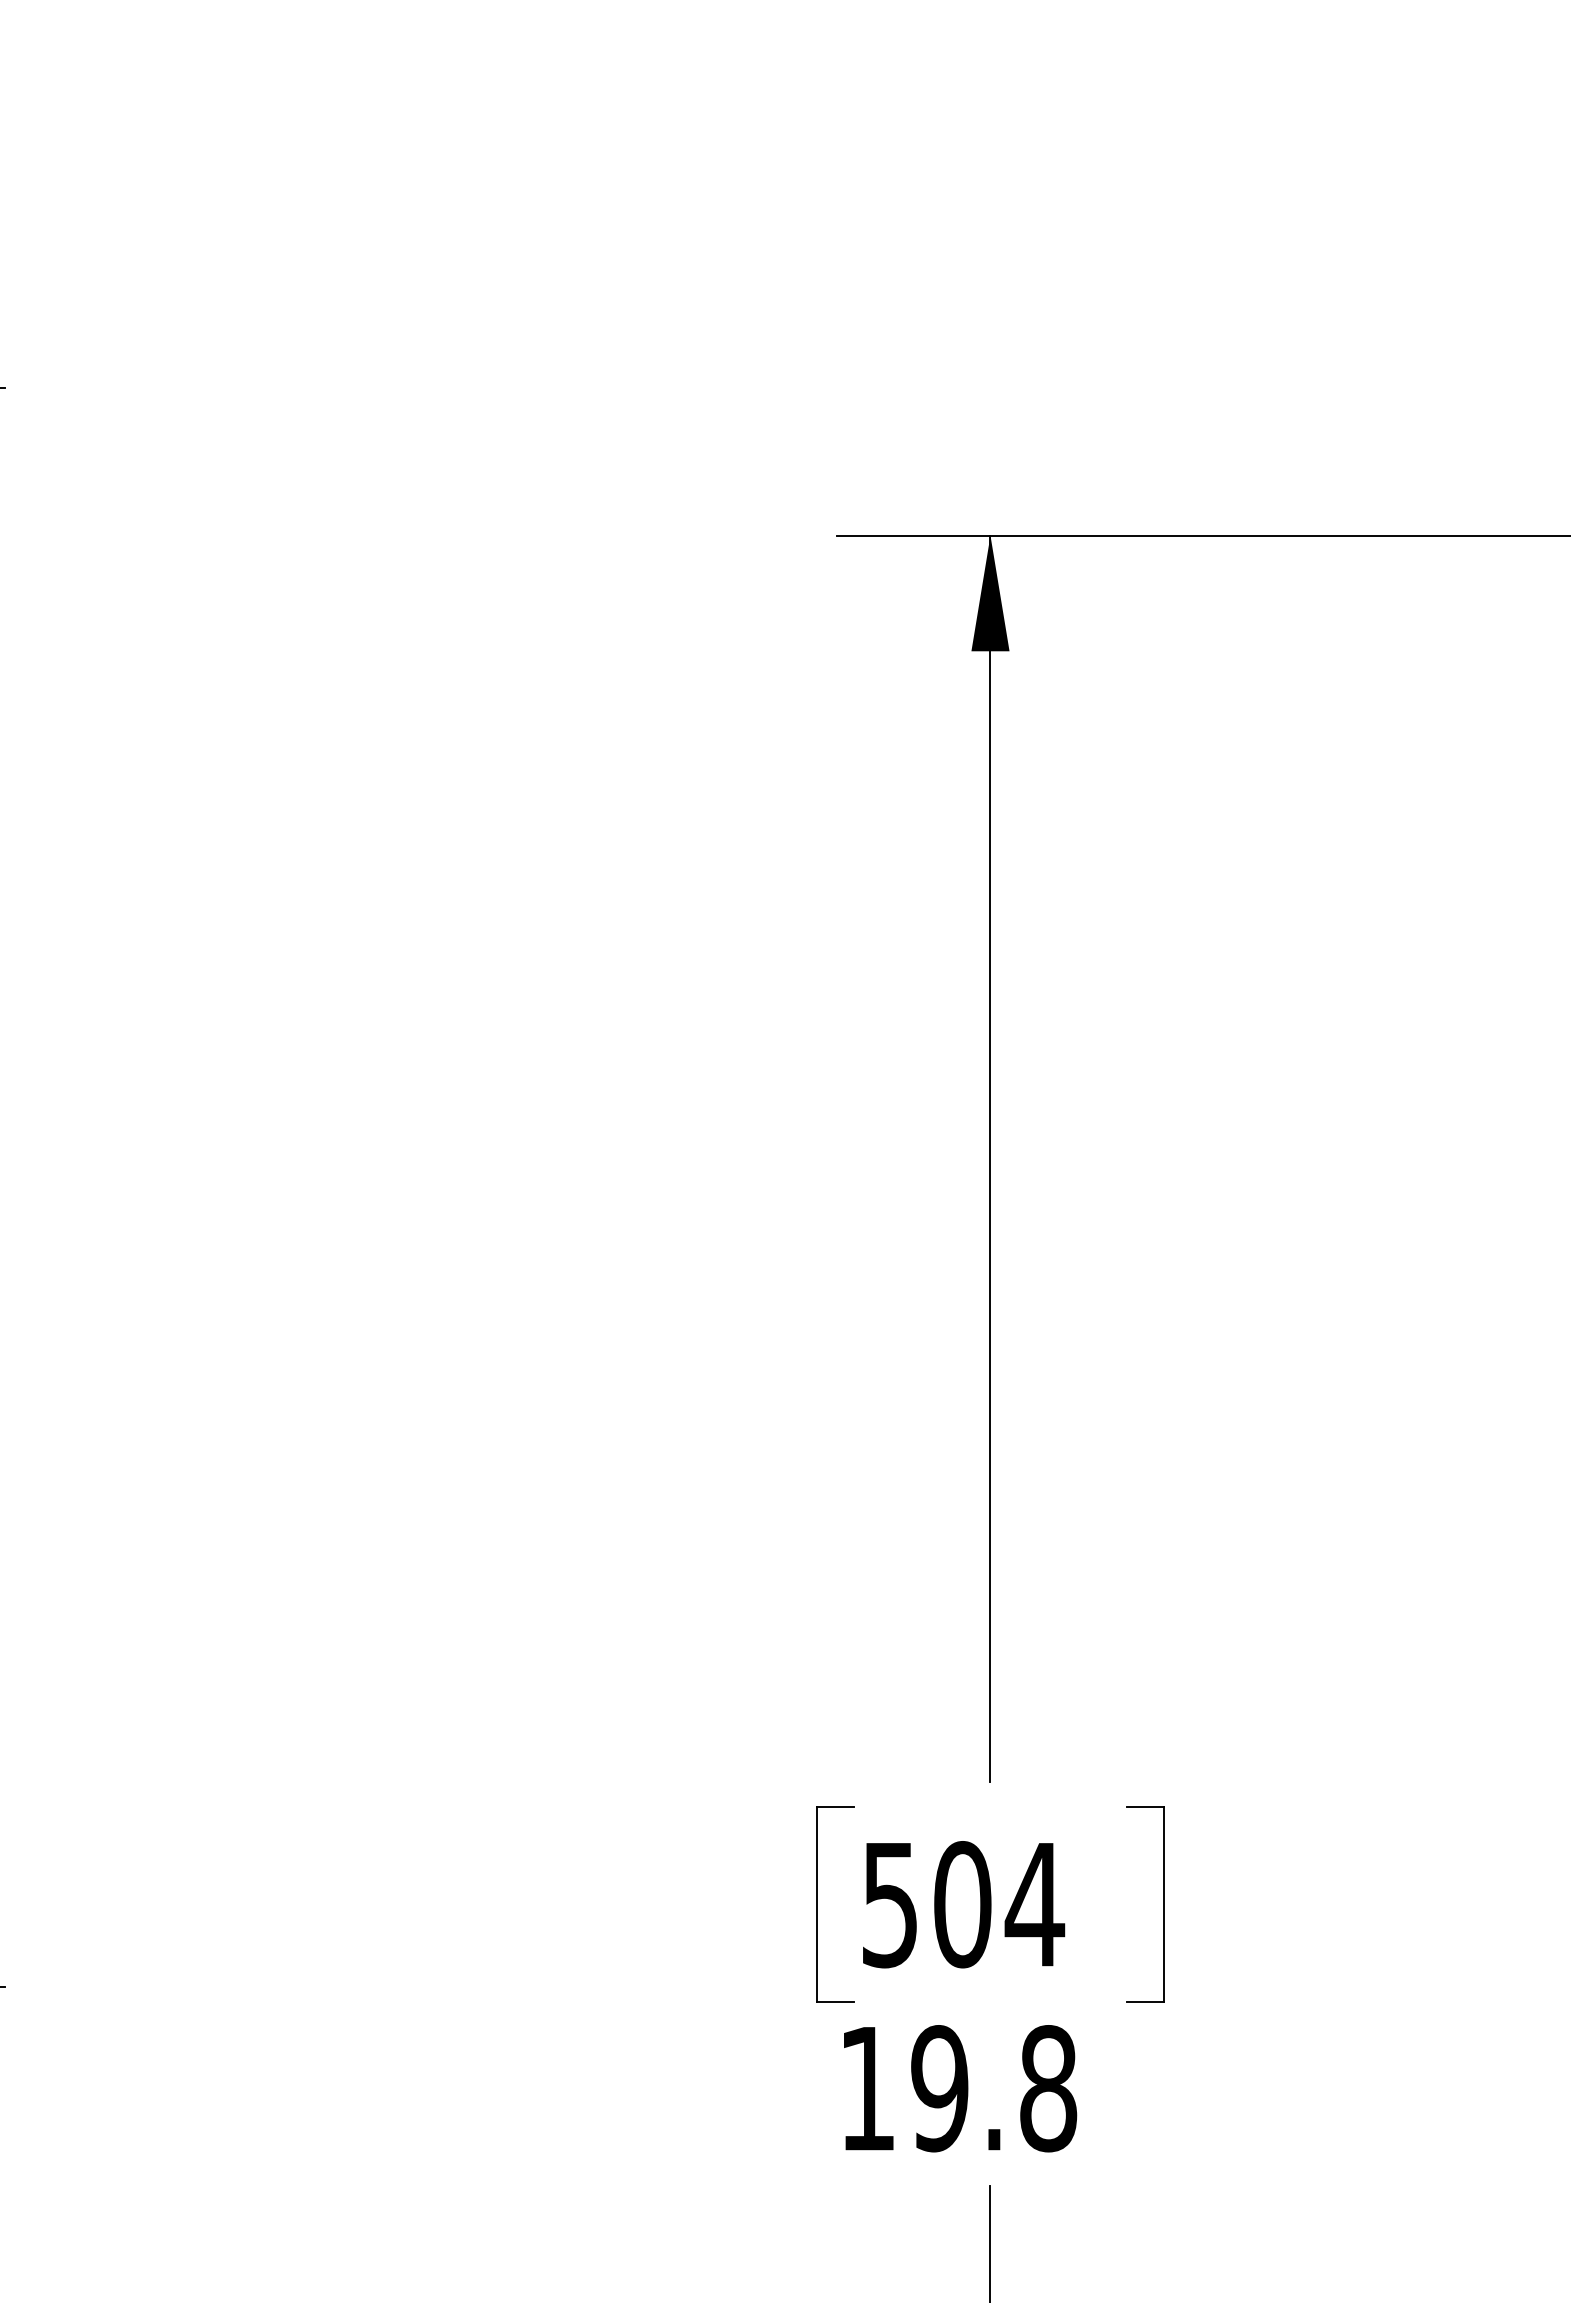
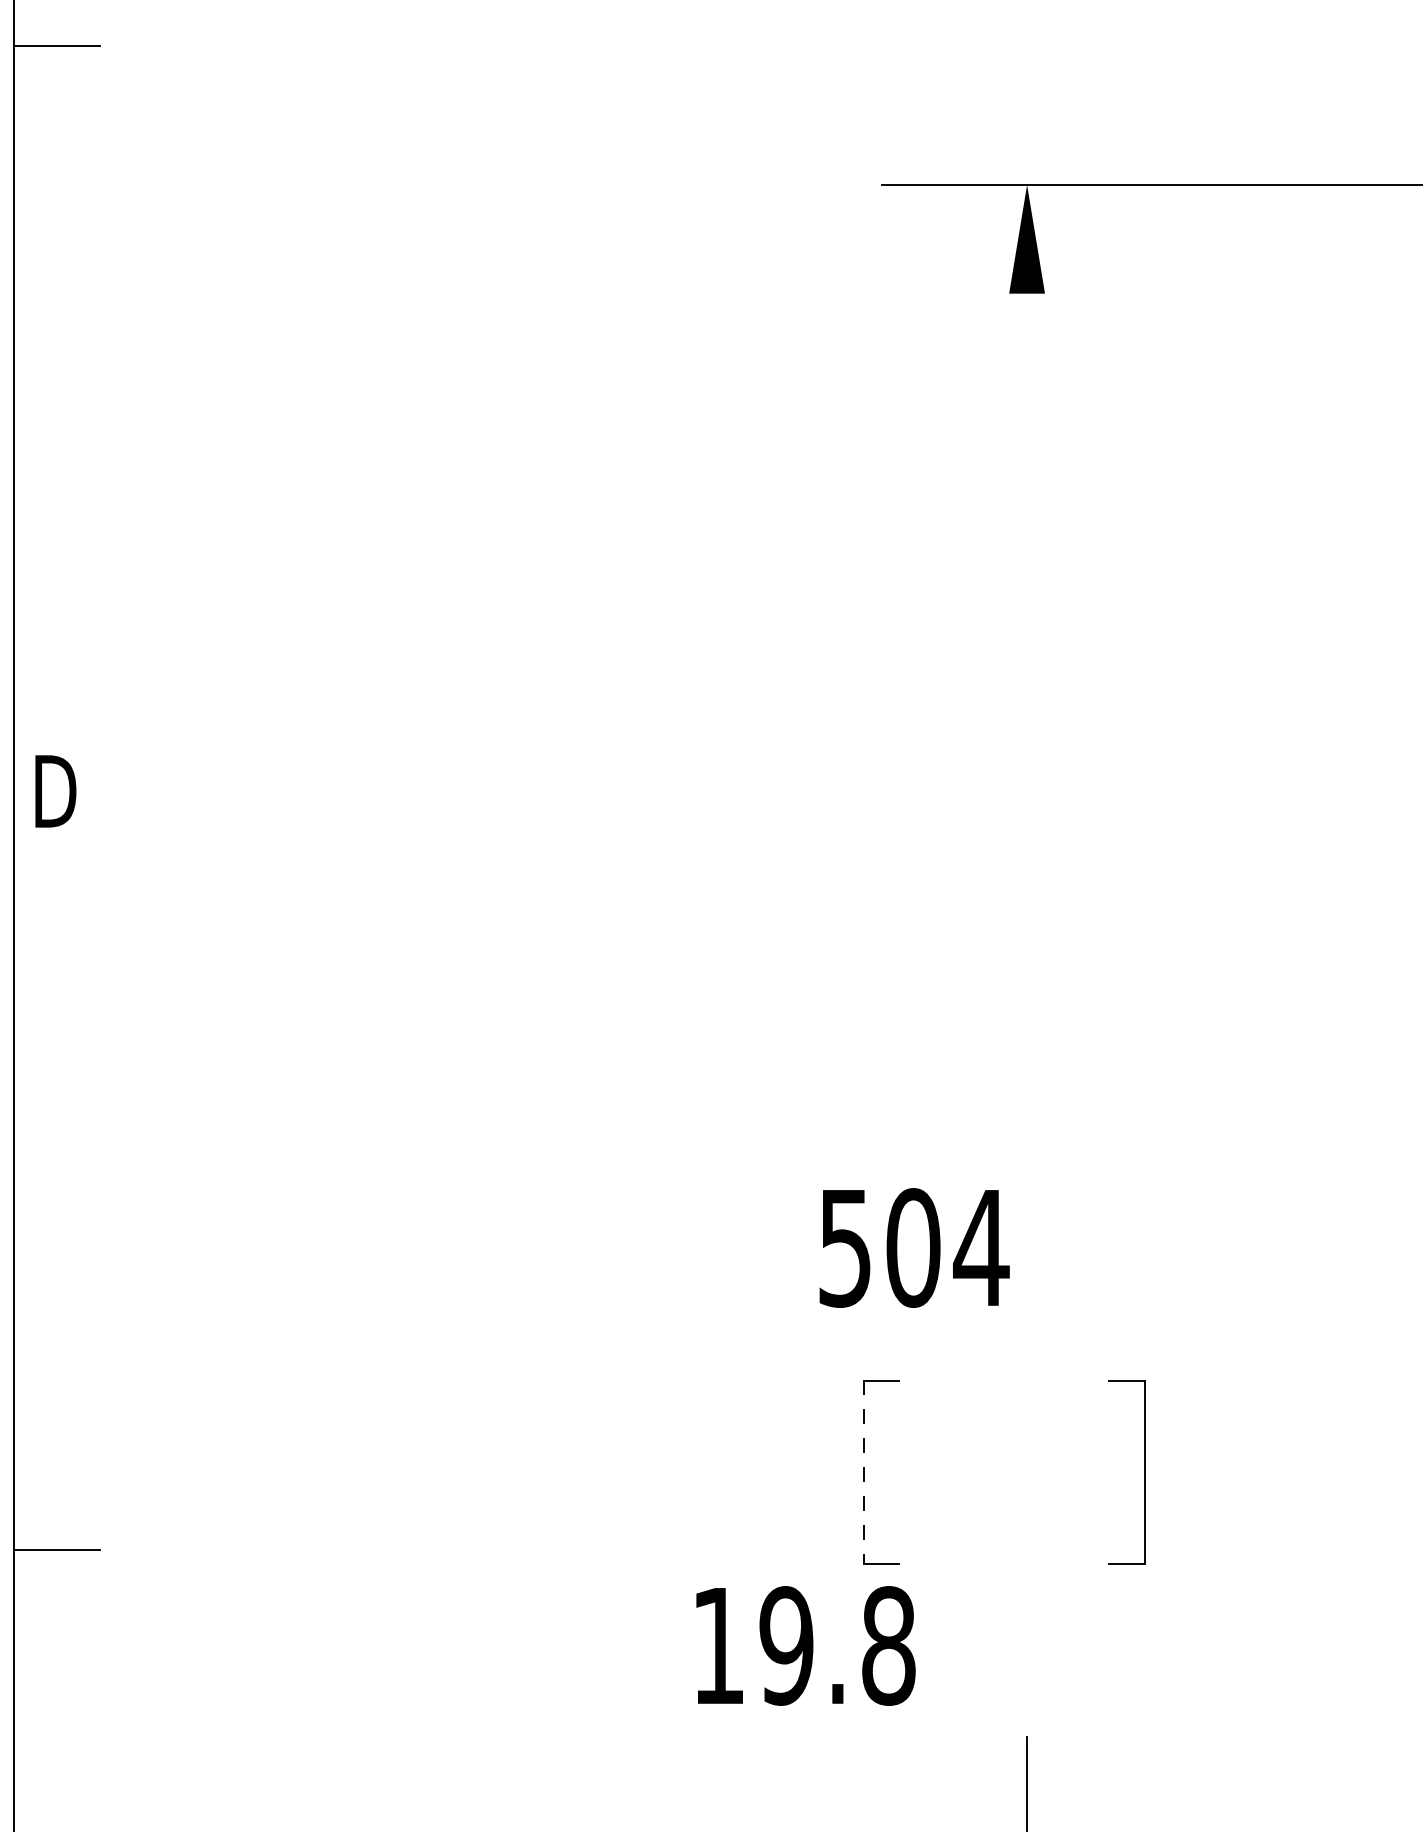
line: (990, 1158) -> (1027, 770), removed
line: (816, 1904) -> (863, 1472), solid -> dashed
text: (964, 1904) -> (915, 1247), moved
part: (1163, 1904) -> (1143, 1472), moved
text: (960, 2088) -> (806, 1645), moved

